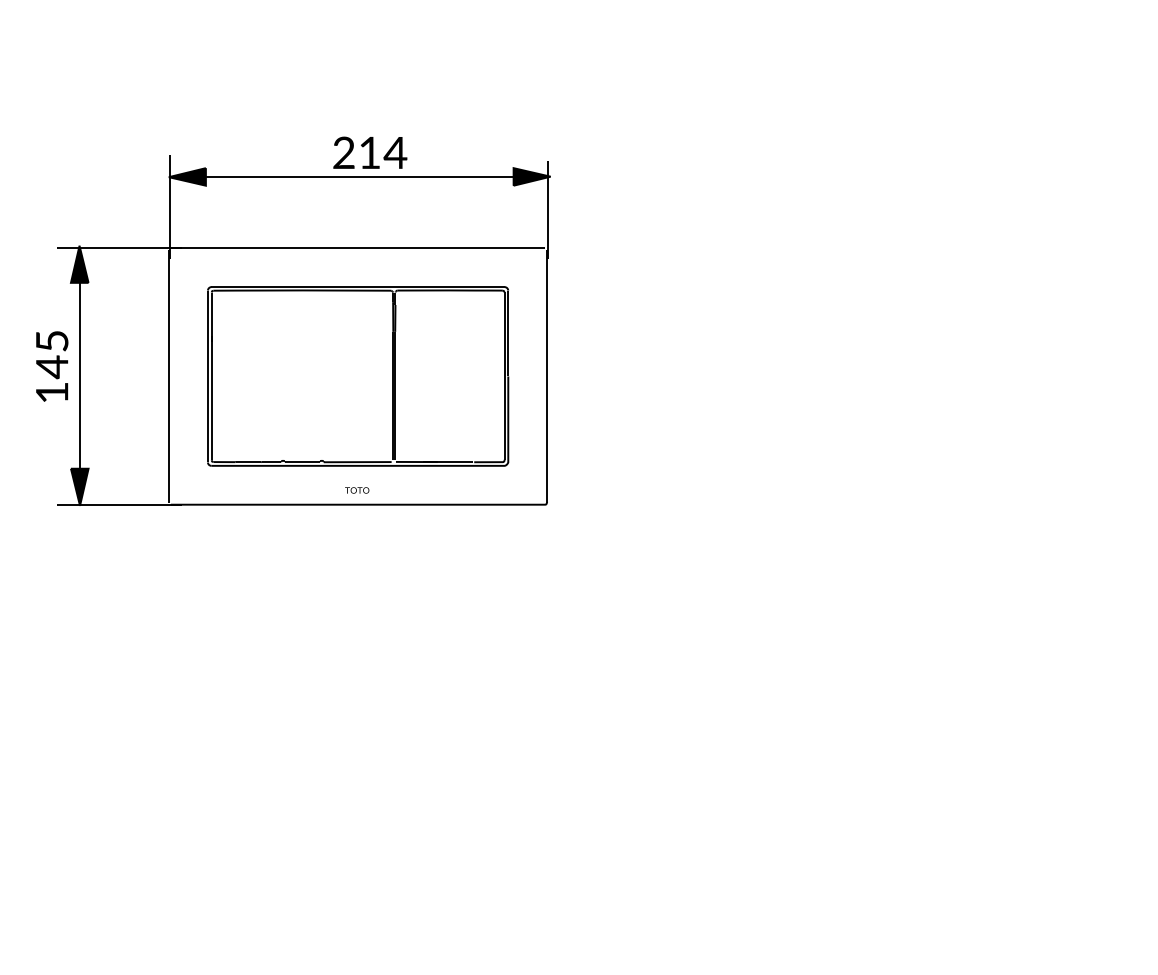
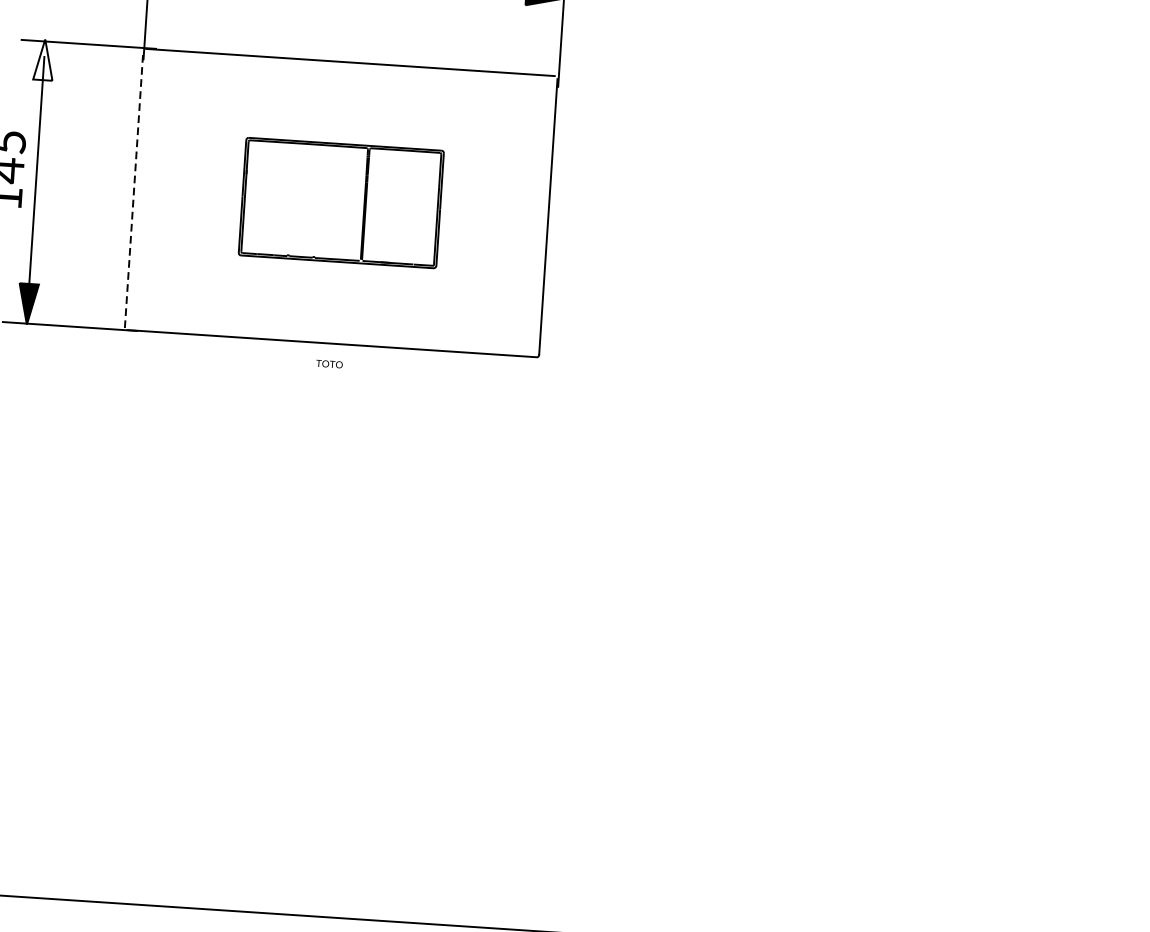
fill: (79, 263) -> (43, 58), removed
line: (169, 376) -> (134, 189), solid -> dashed
part: (358, 376) -> (341, 203), size x0.6
text: (357, 490) -> (329, 364), moved

